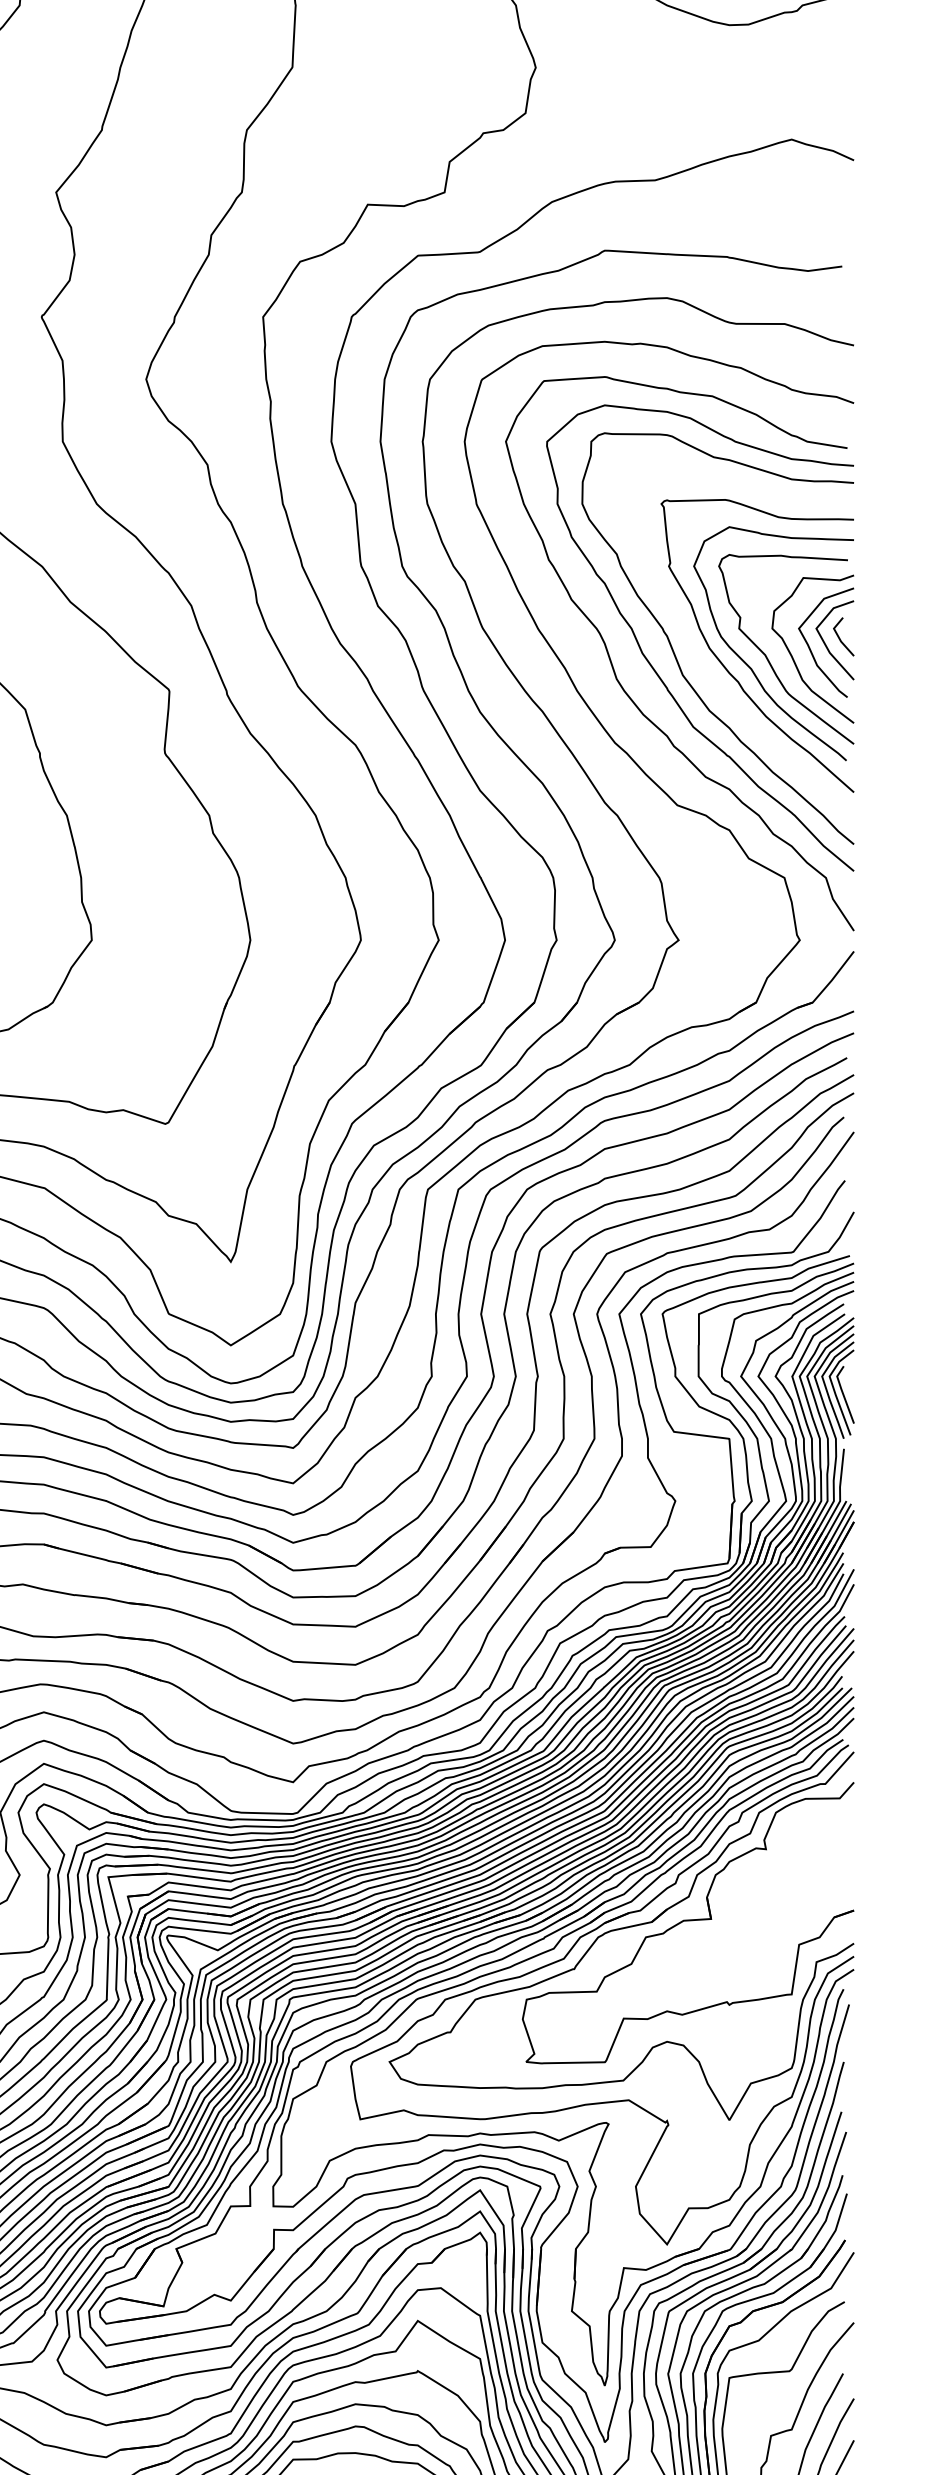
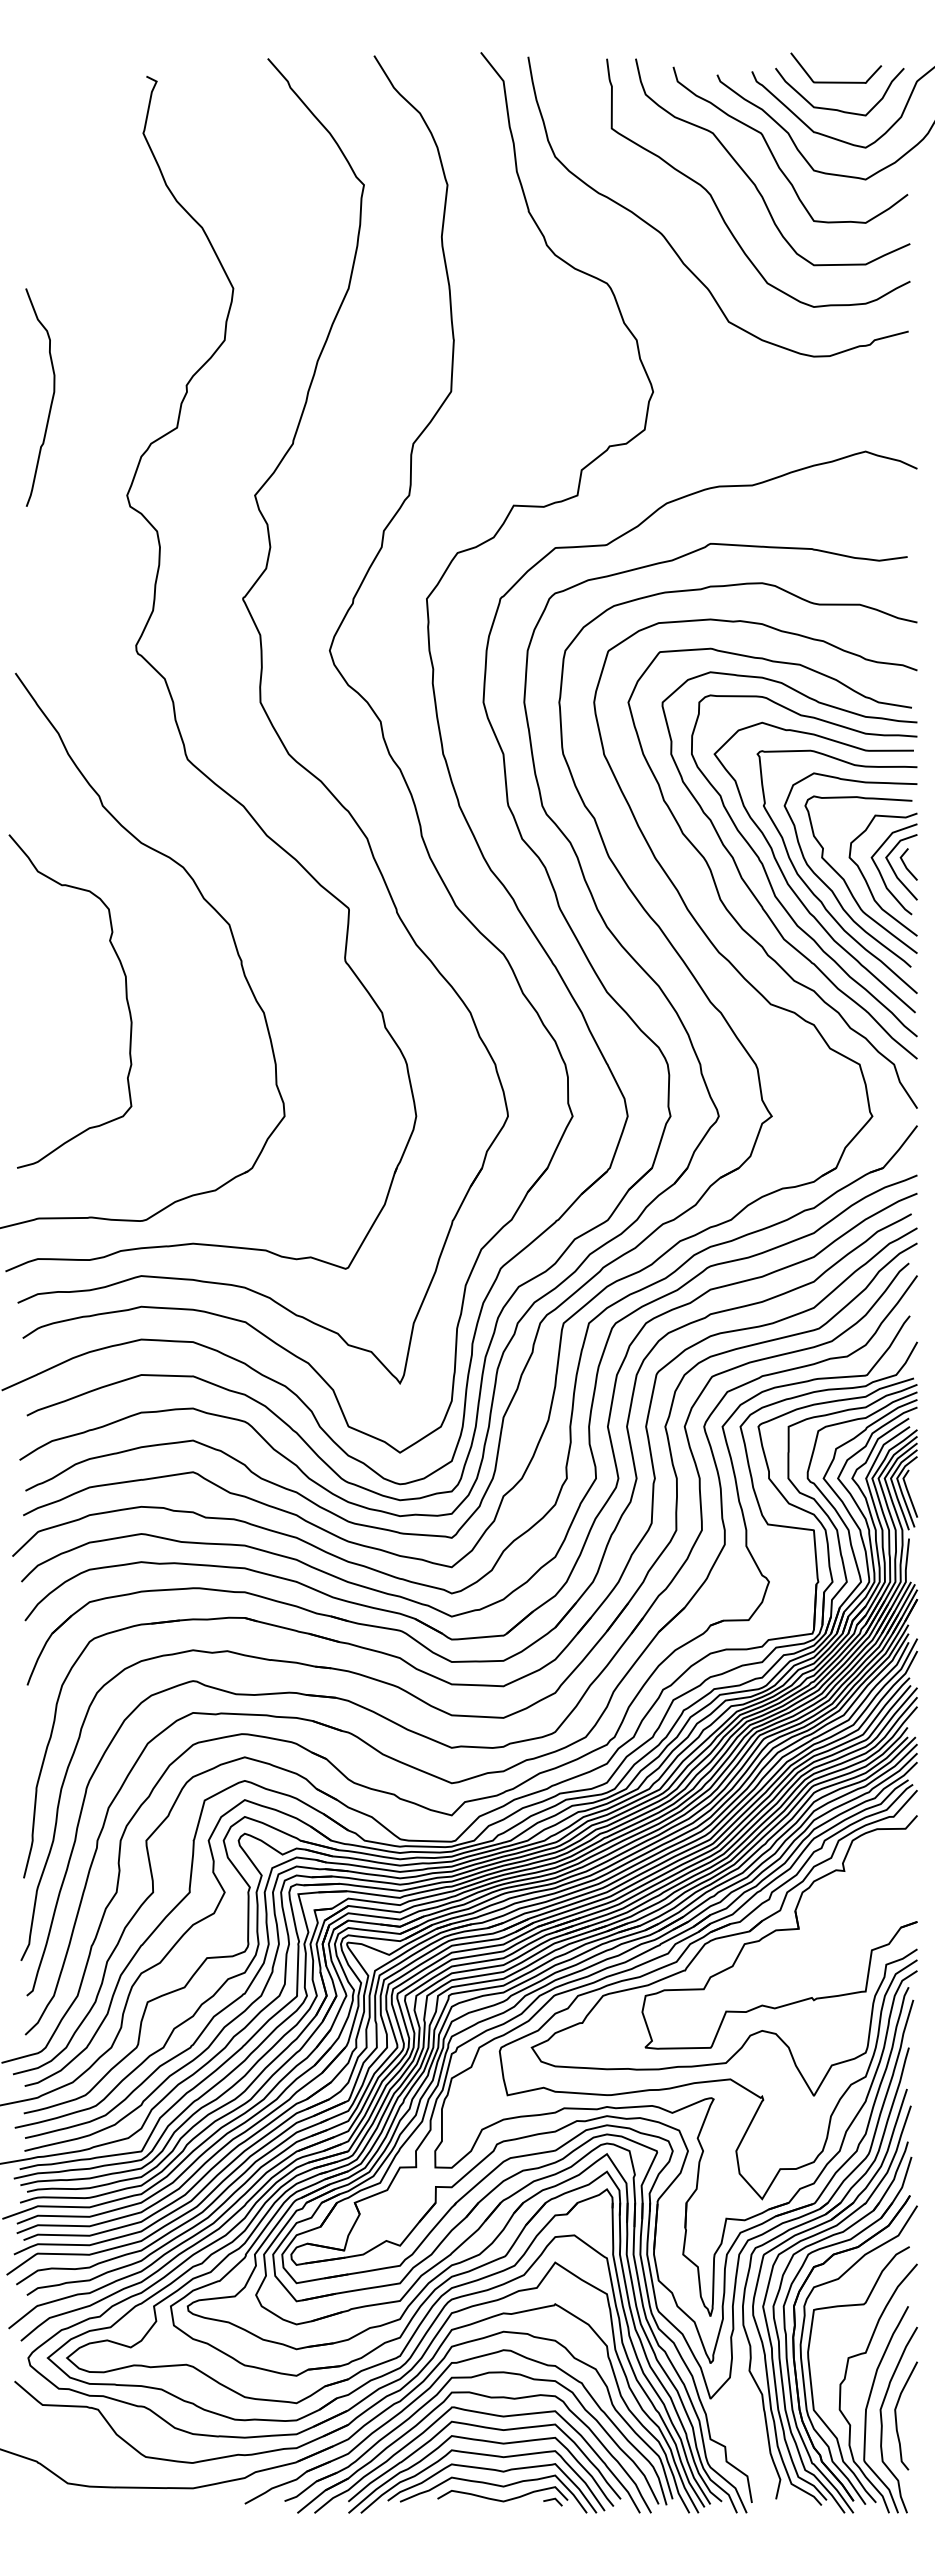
curve: (697, 656) -> (787, 880), added

